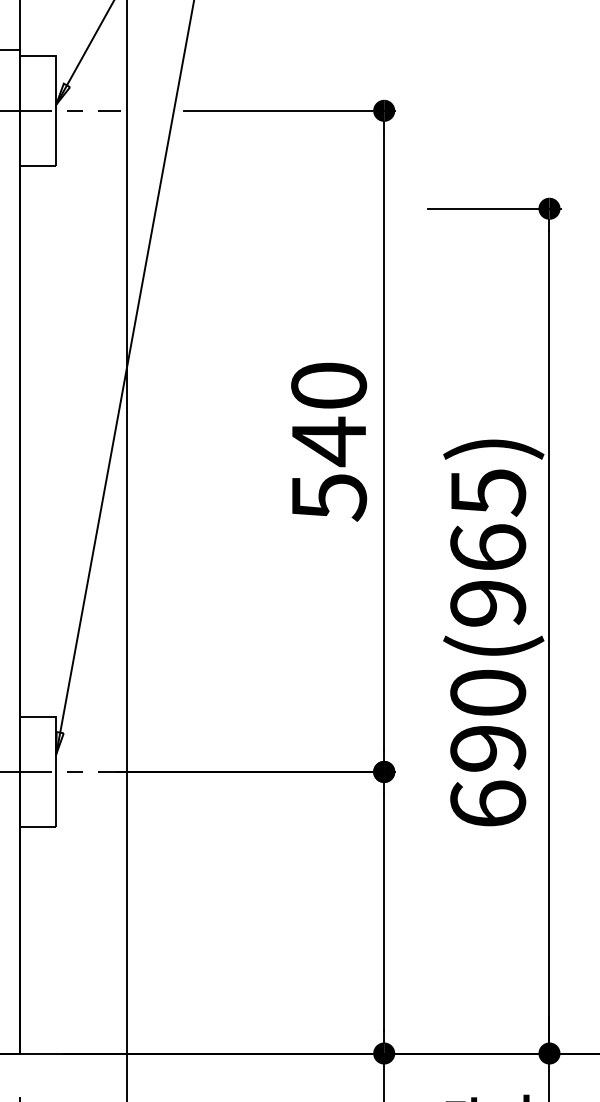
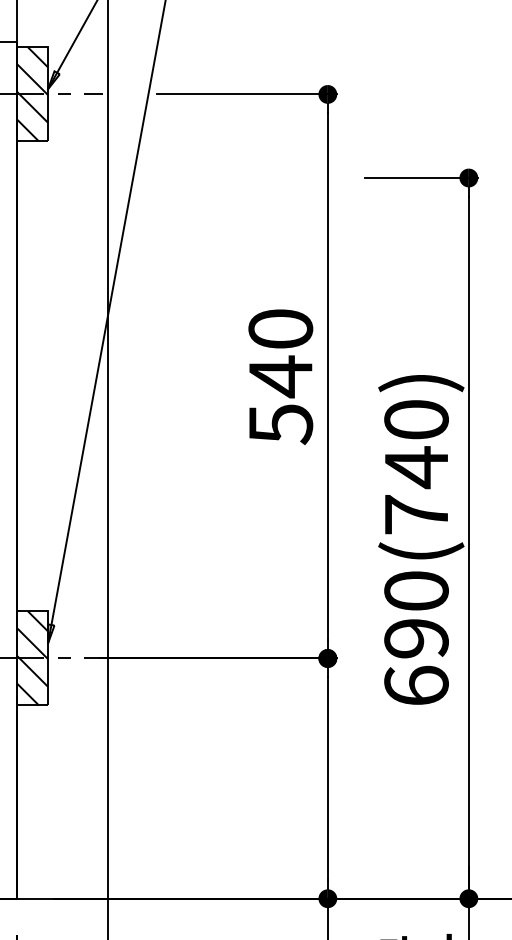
hatch: (38, 110) -> (32, 94), added
text: (488, 548) -> (416, 467), 690(965) -> 690(740)
hatch: (38, 771) -> (32, 658), added

